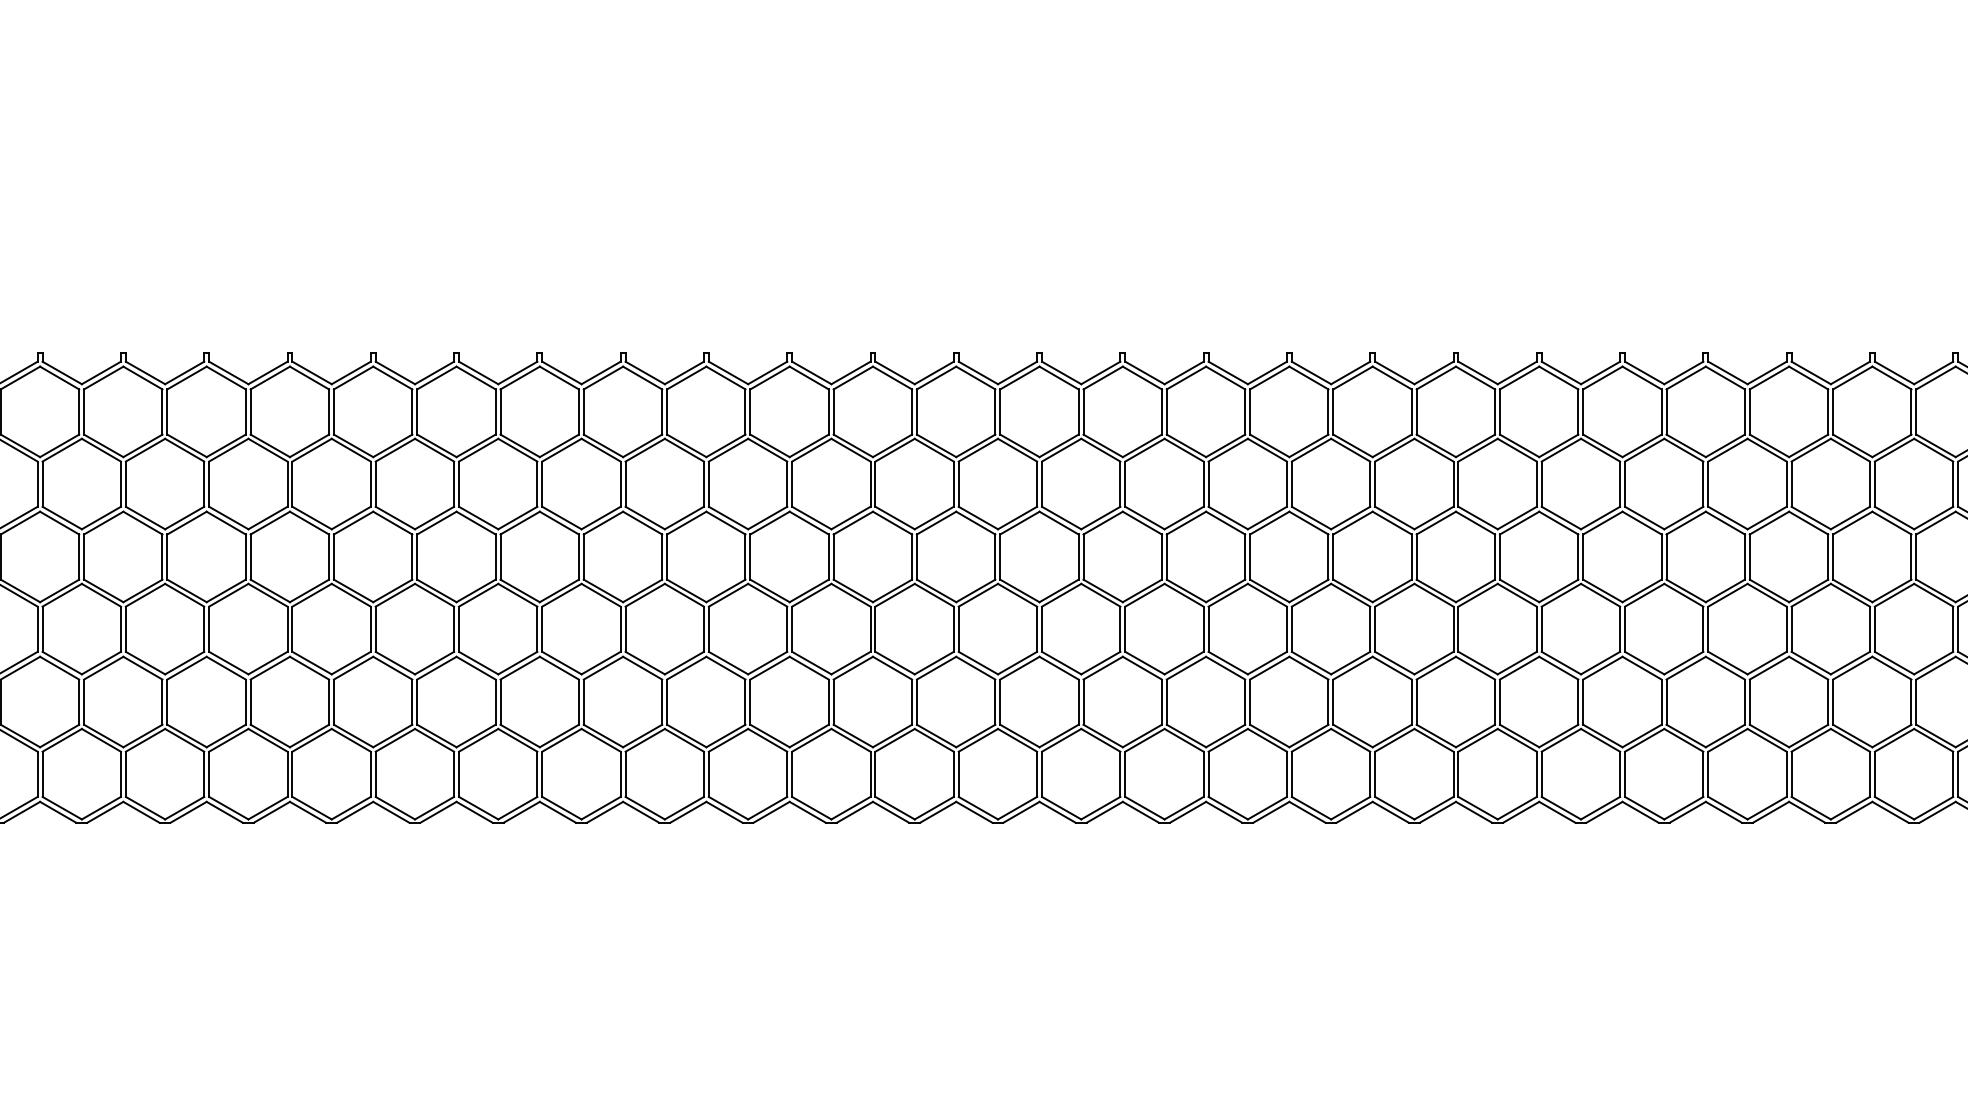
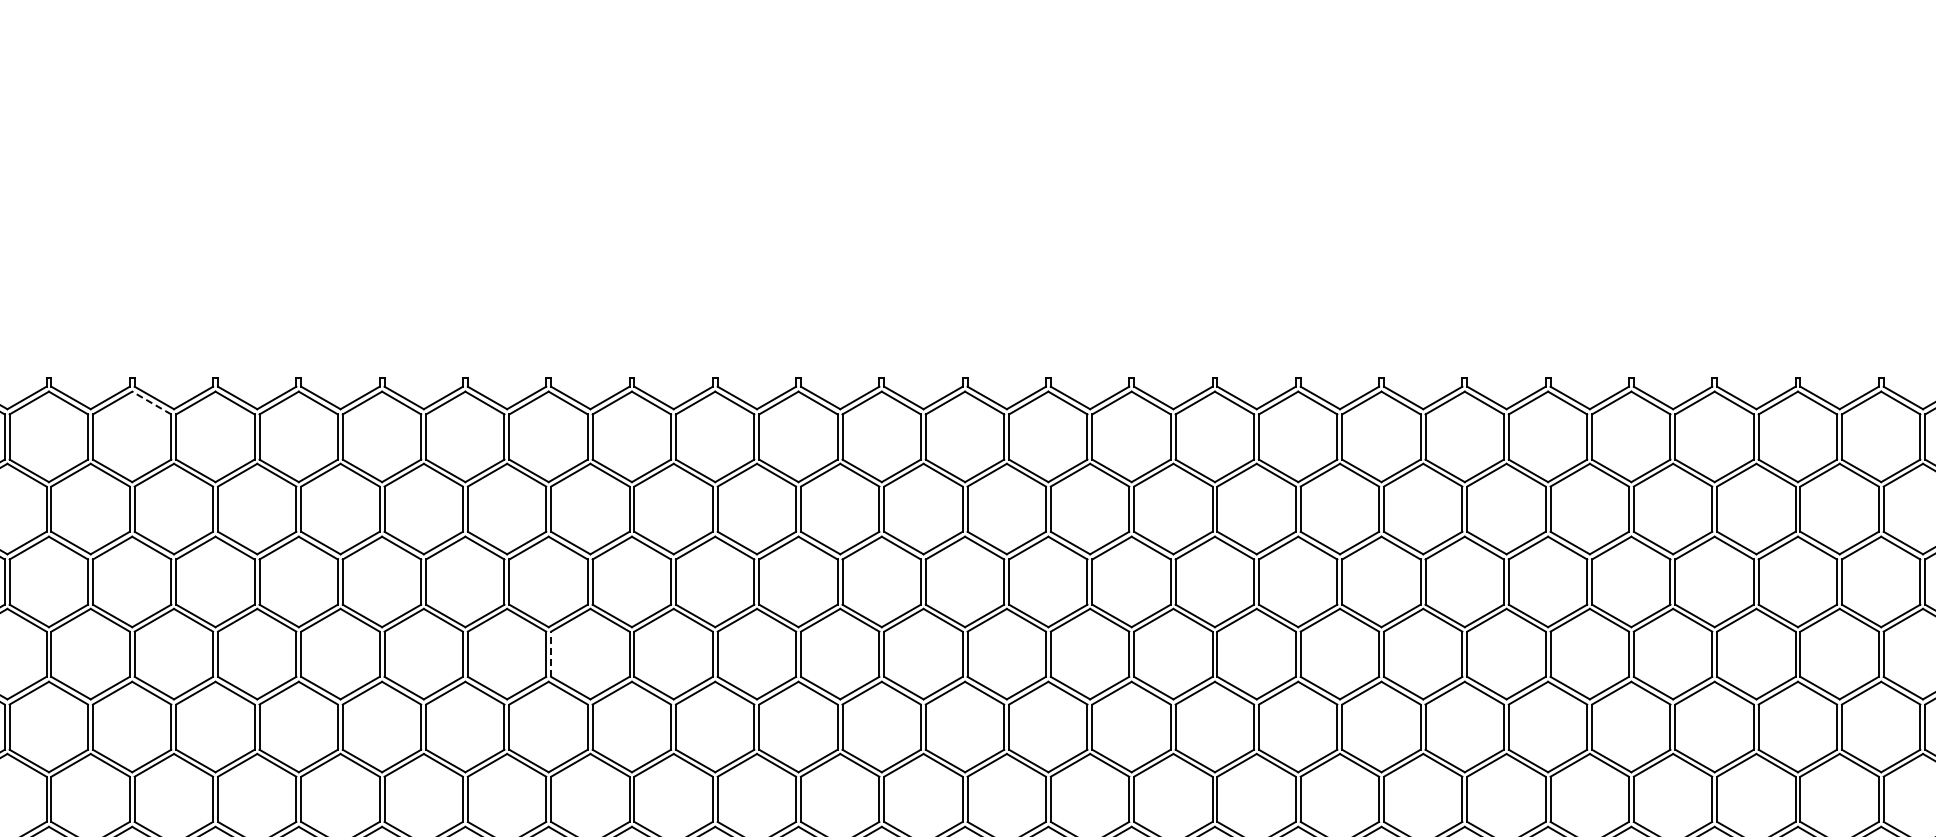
line: (226, 378) -> (152, 403), solid -> dashed
line: (625, 629) -> (551, 654), solid -> dashed

